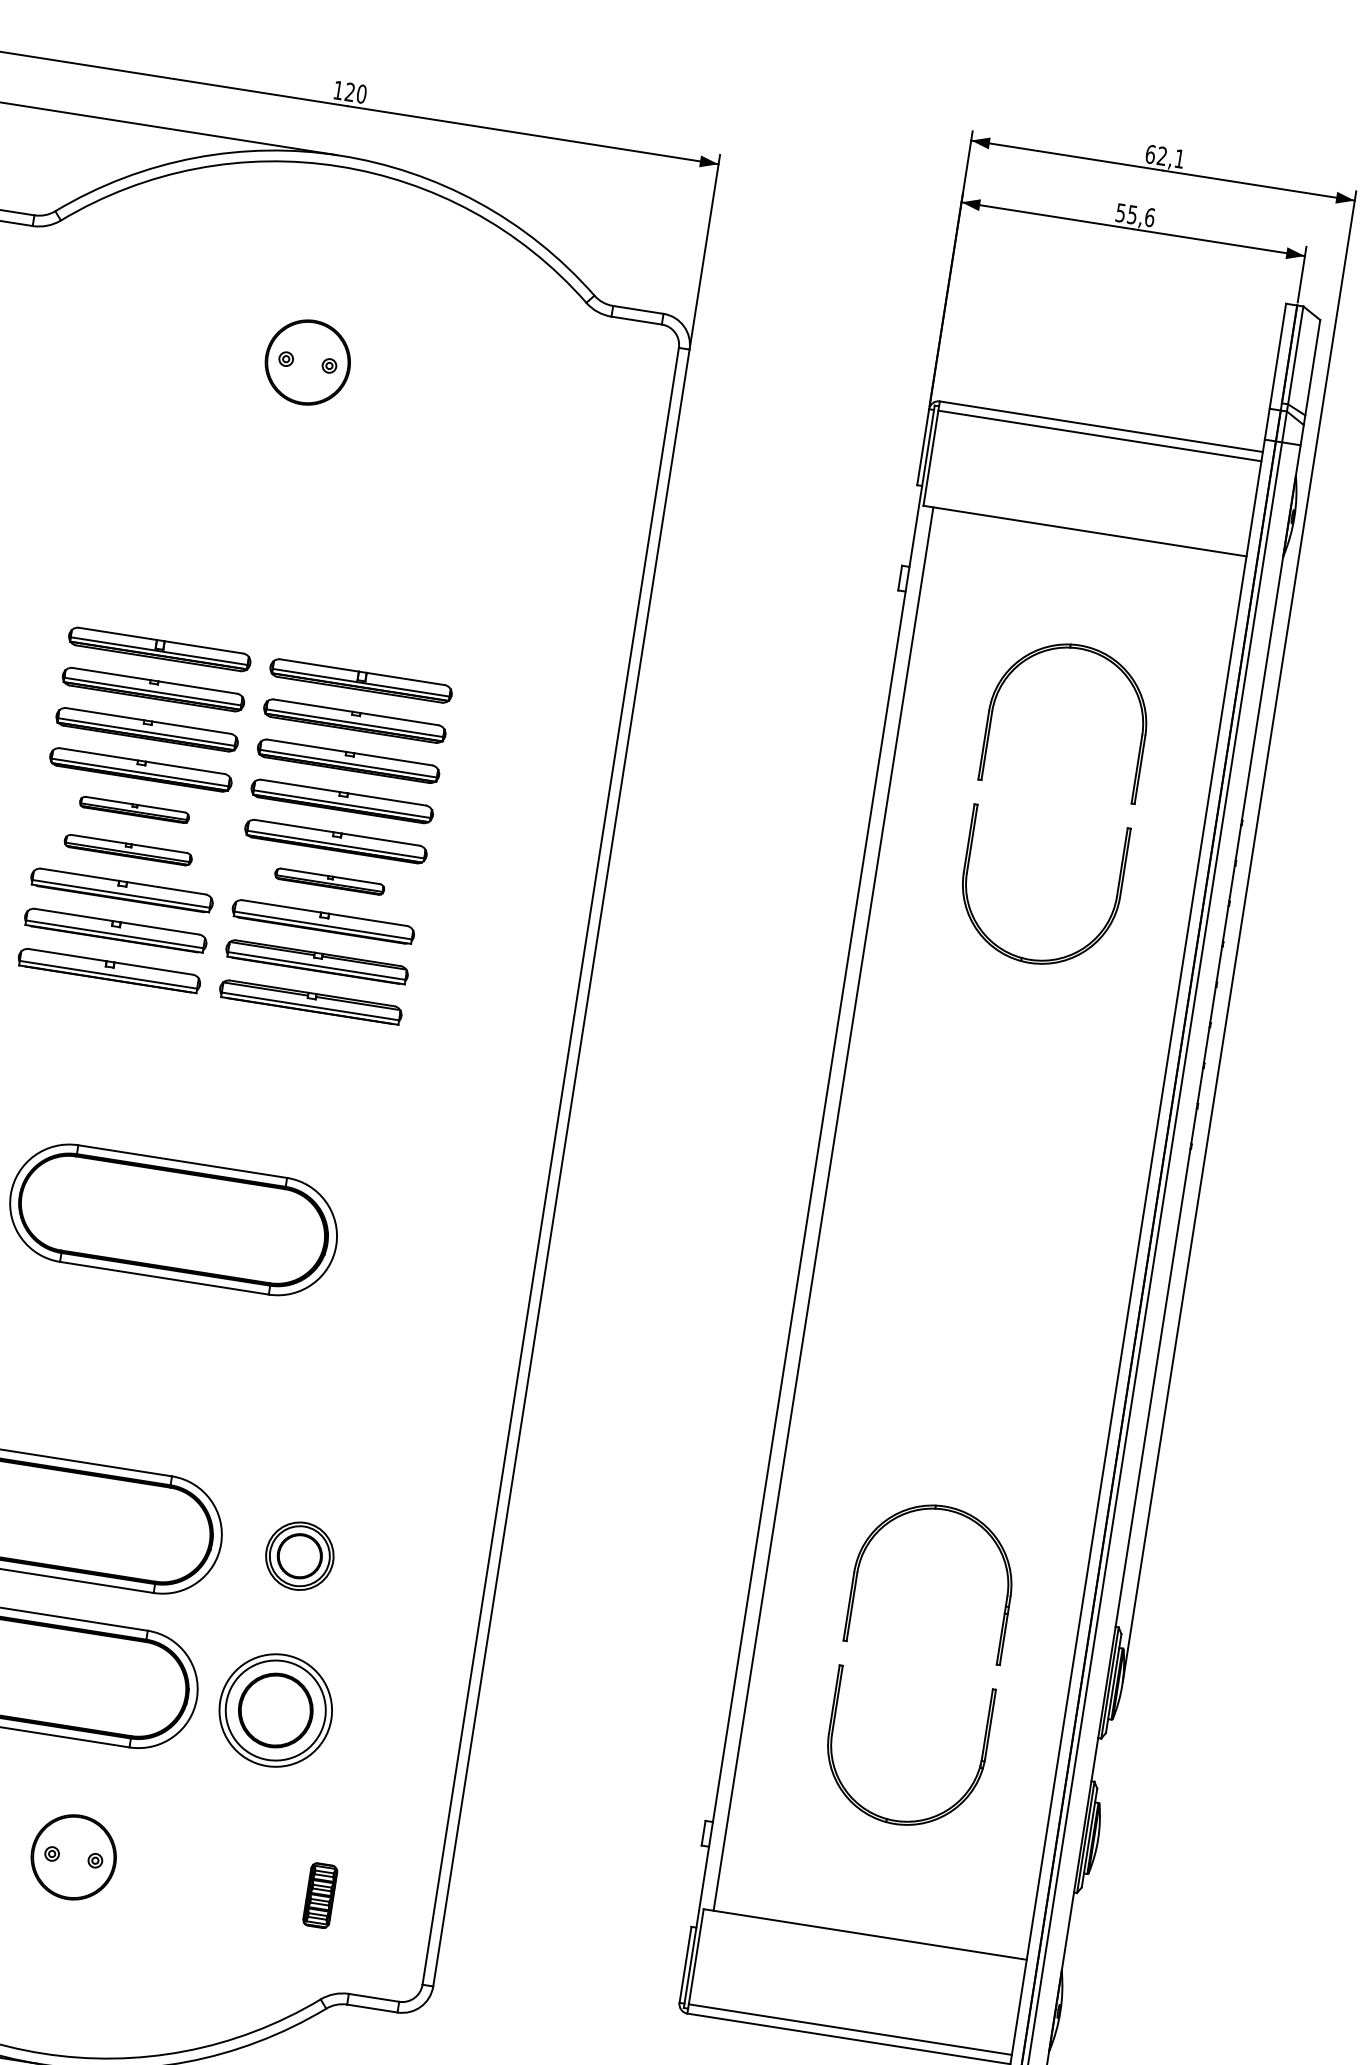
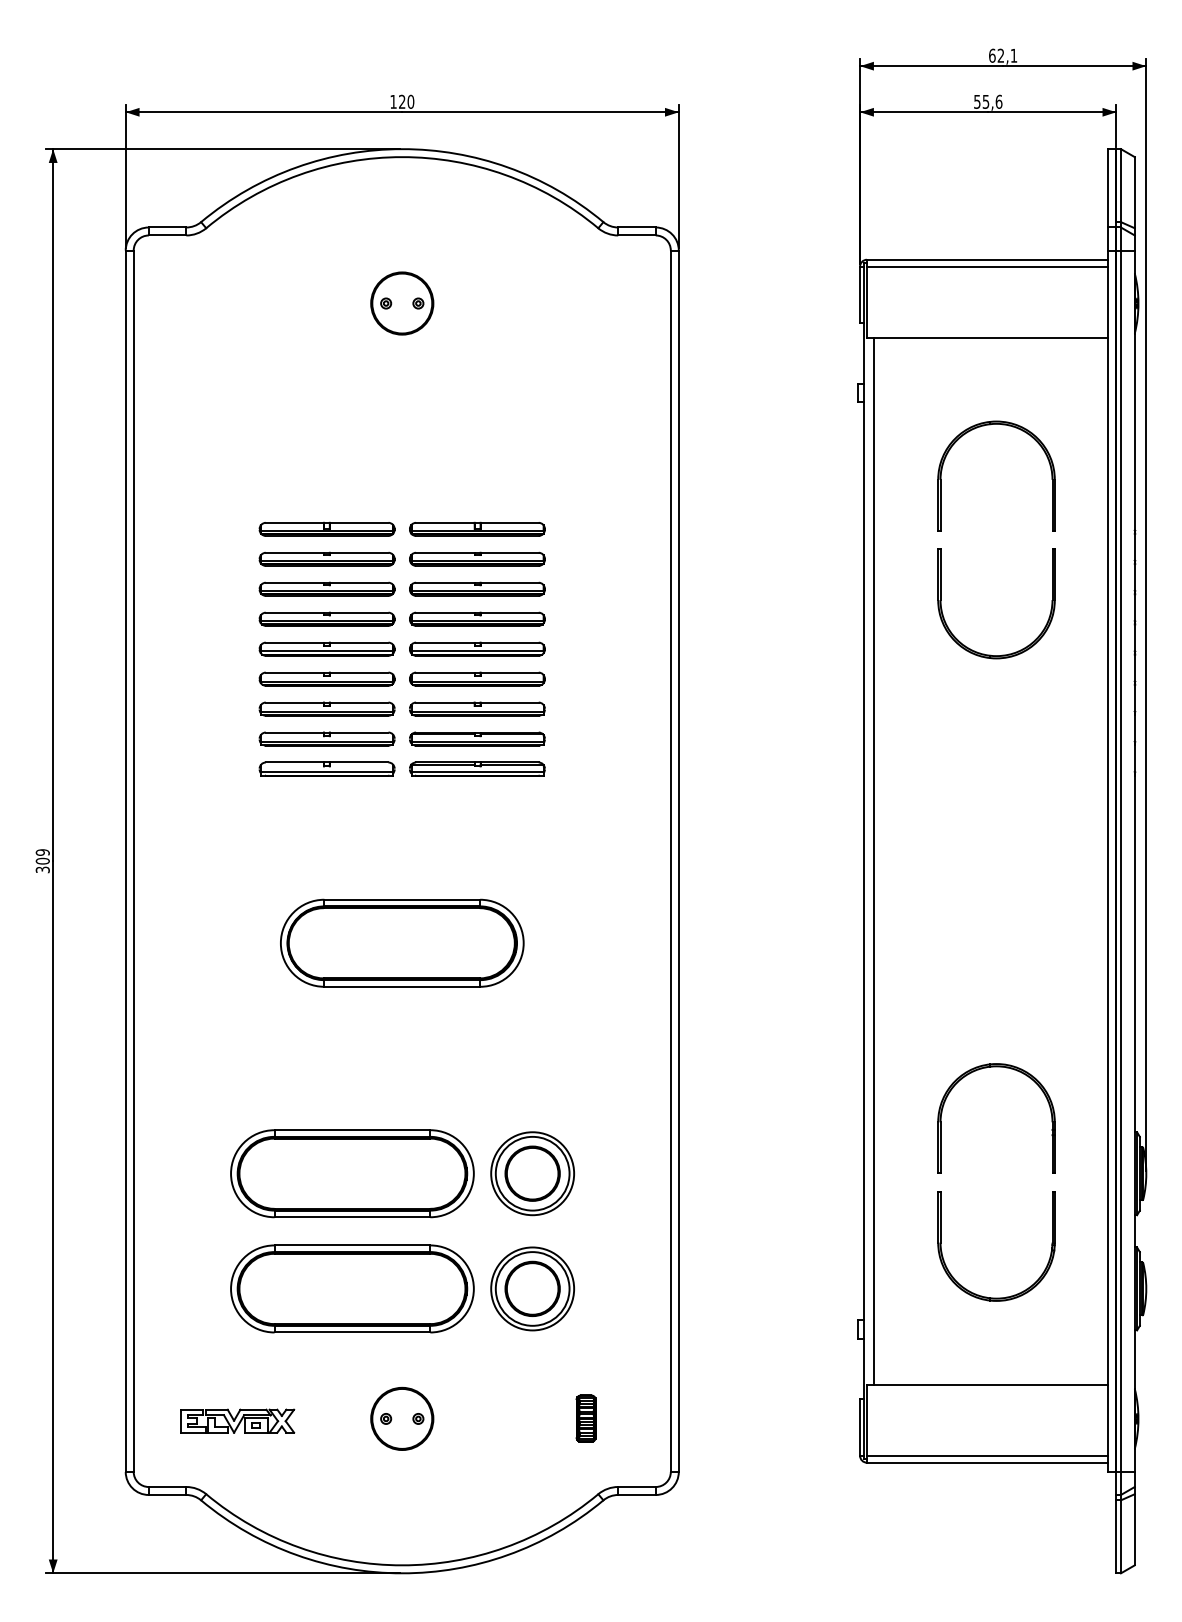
part: (133, 808) -> (326, 648), size x1.67
part: (127, 849) -> (326, 678), size x1.43
part: (329, 880) -> (477, 678), size x1.67
part: (299, 1555) -> (532, 1173), size x1.67

